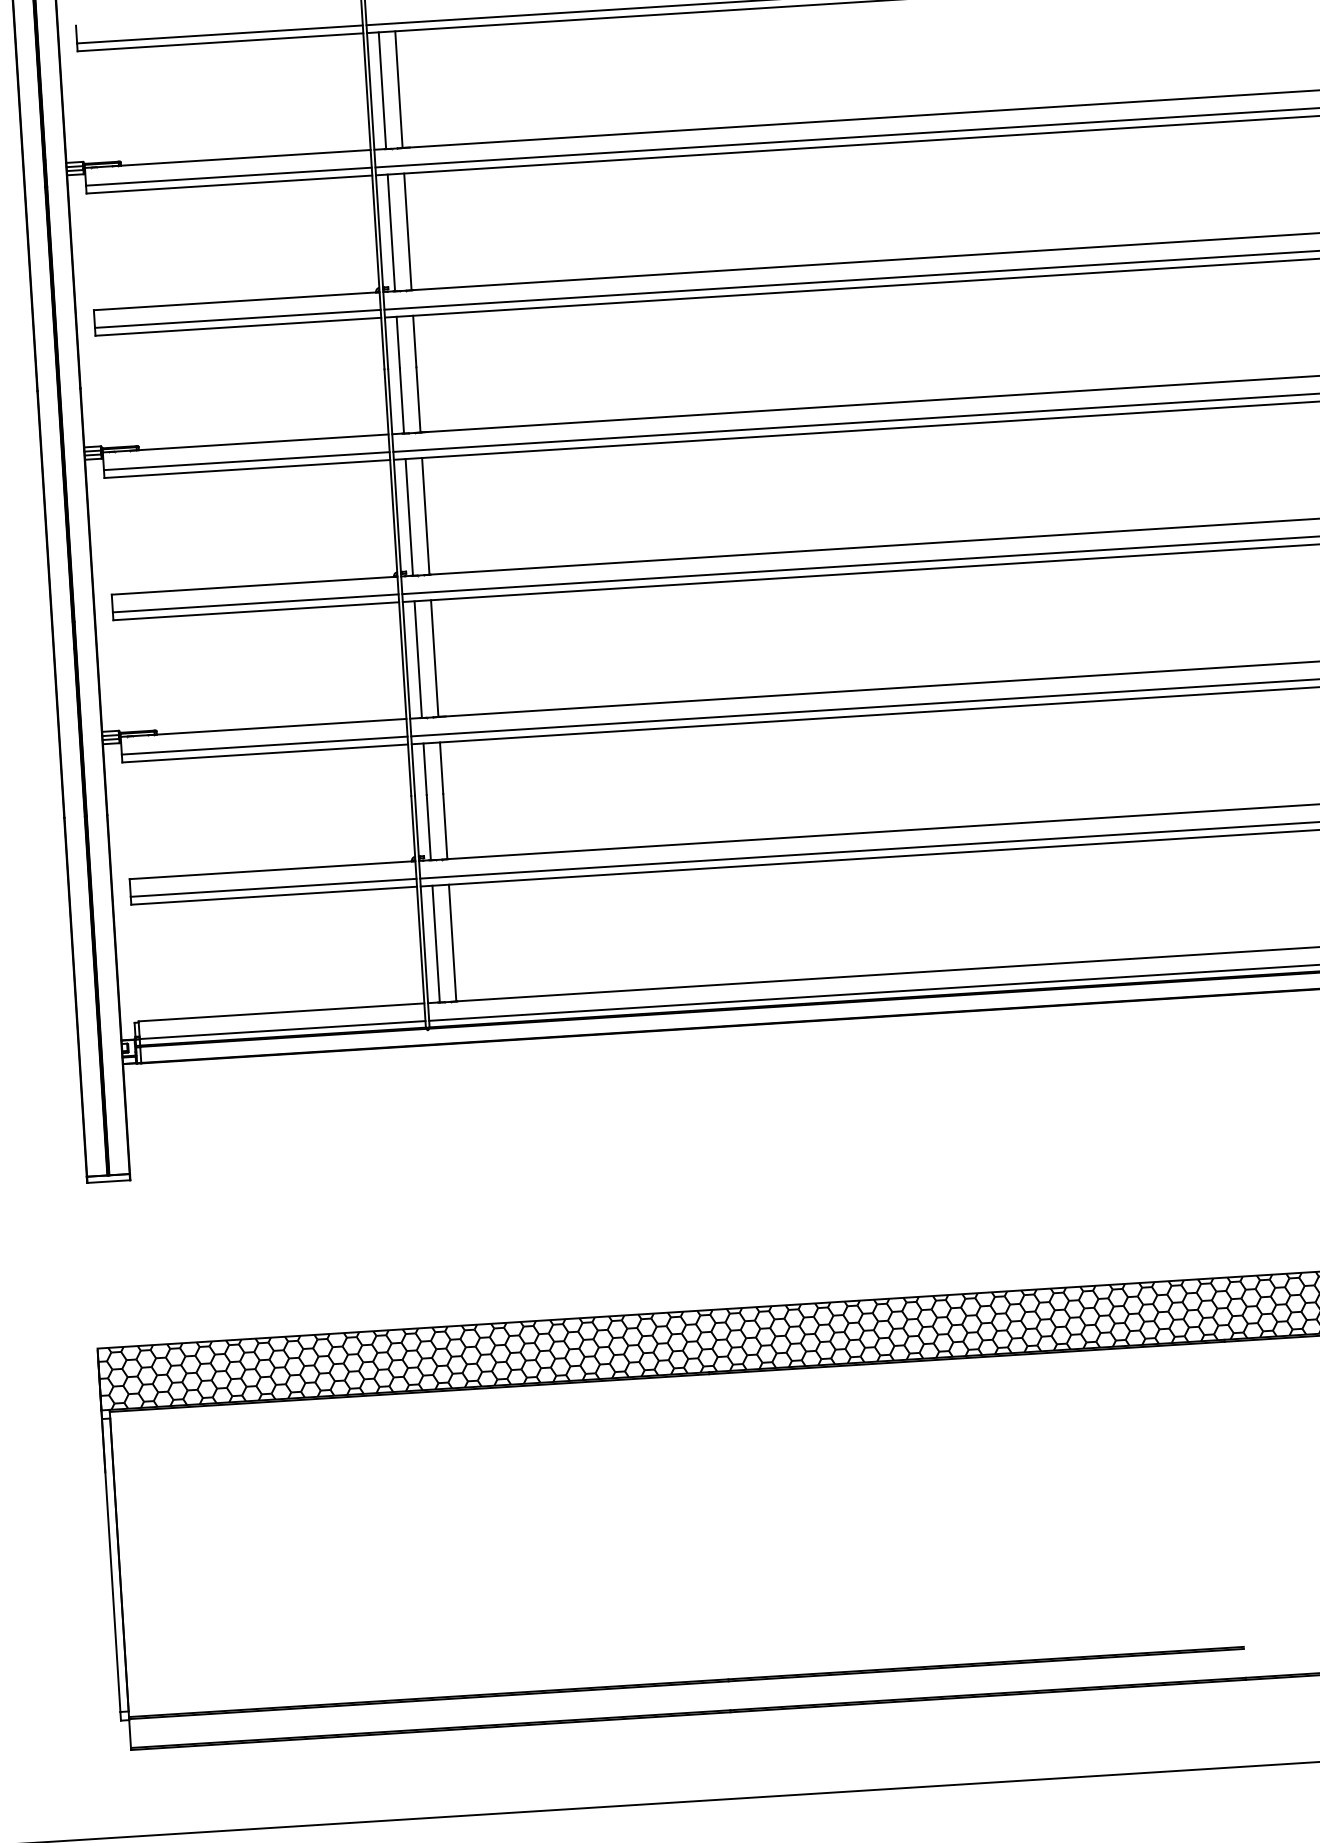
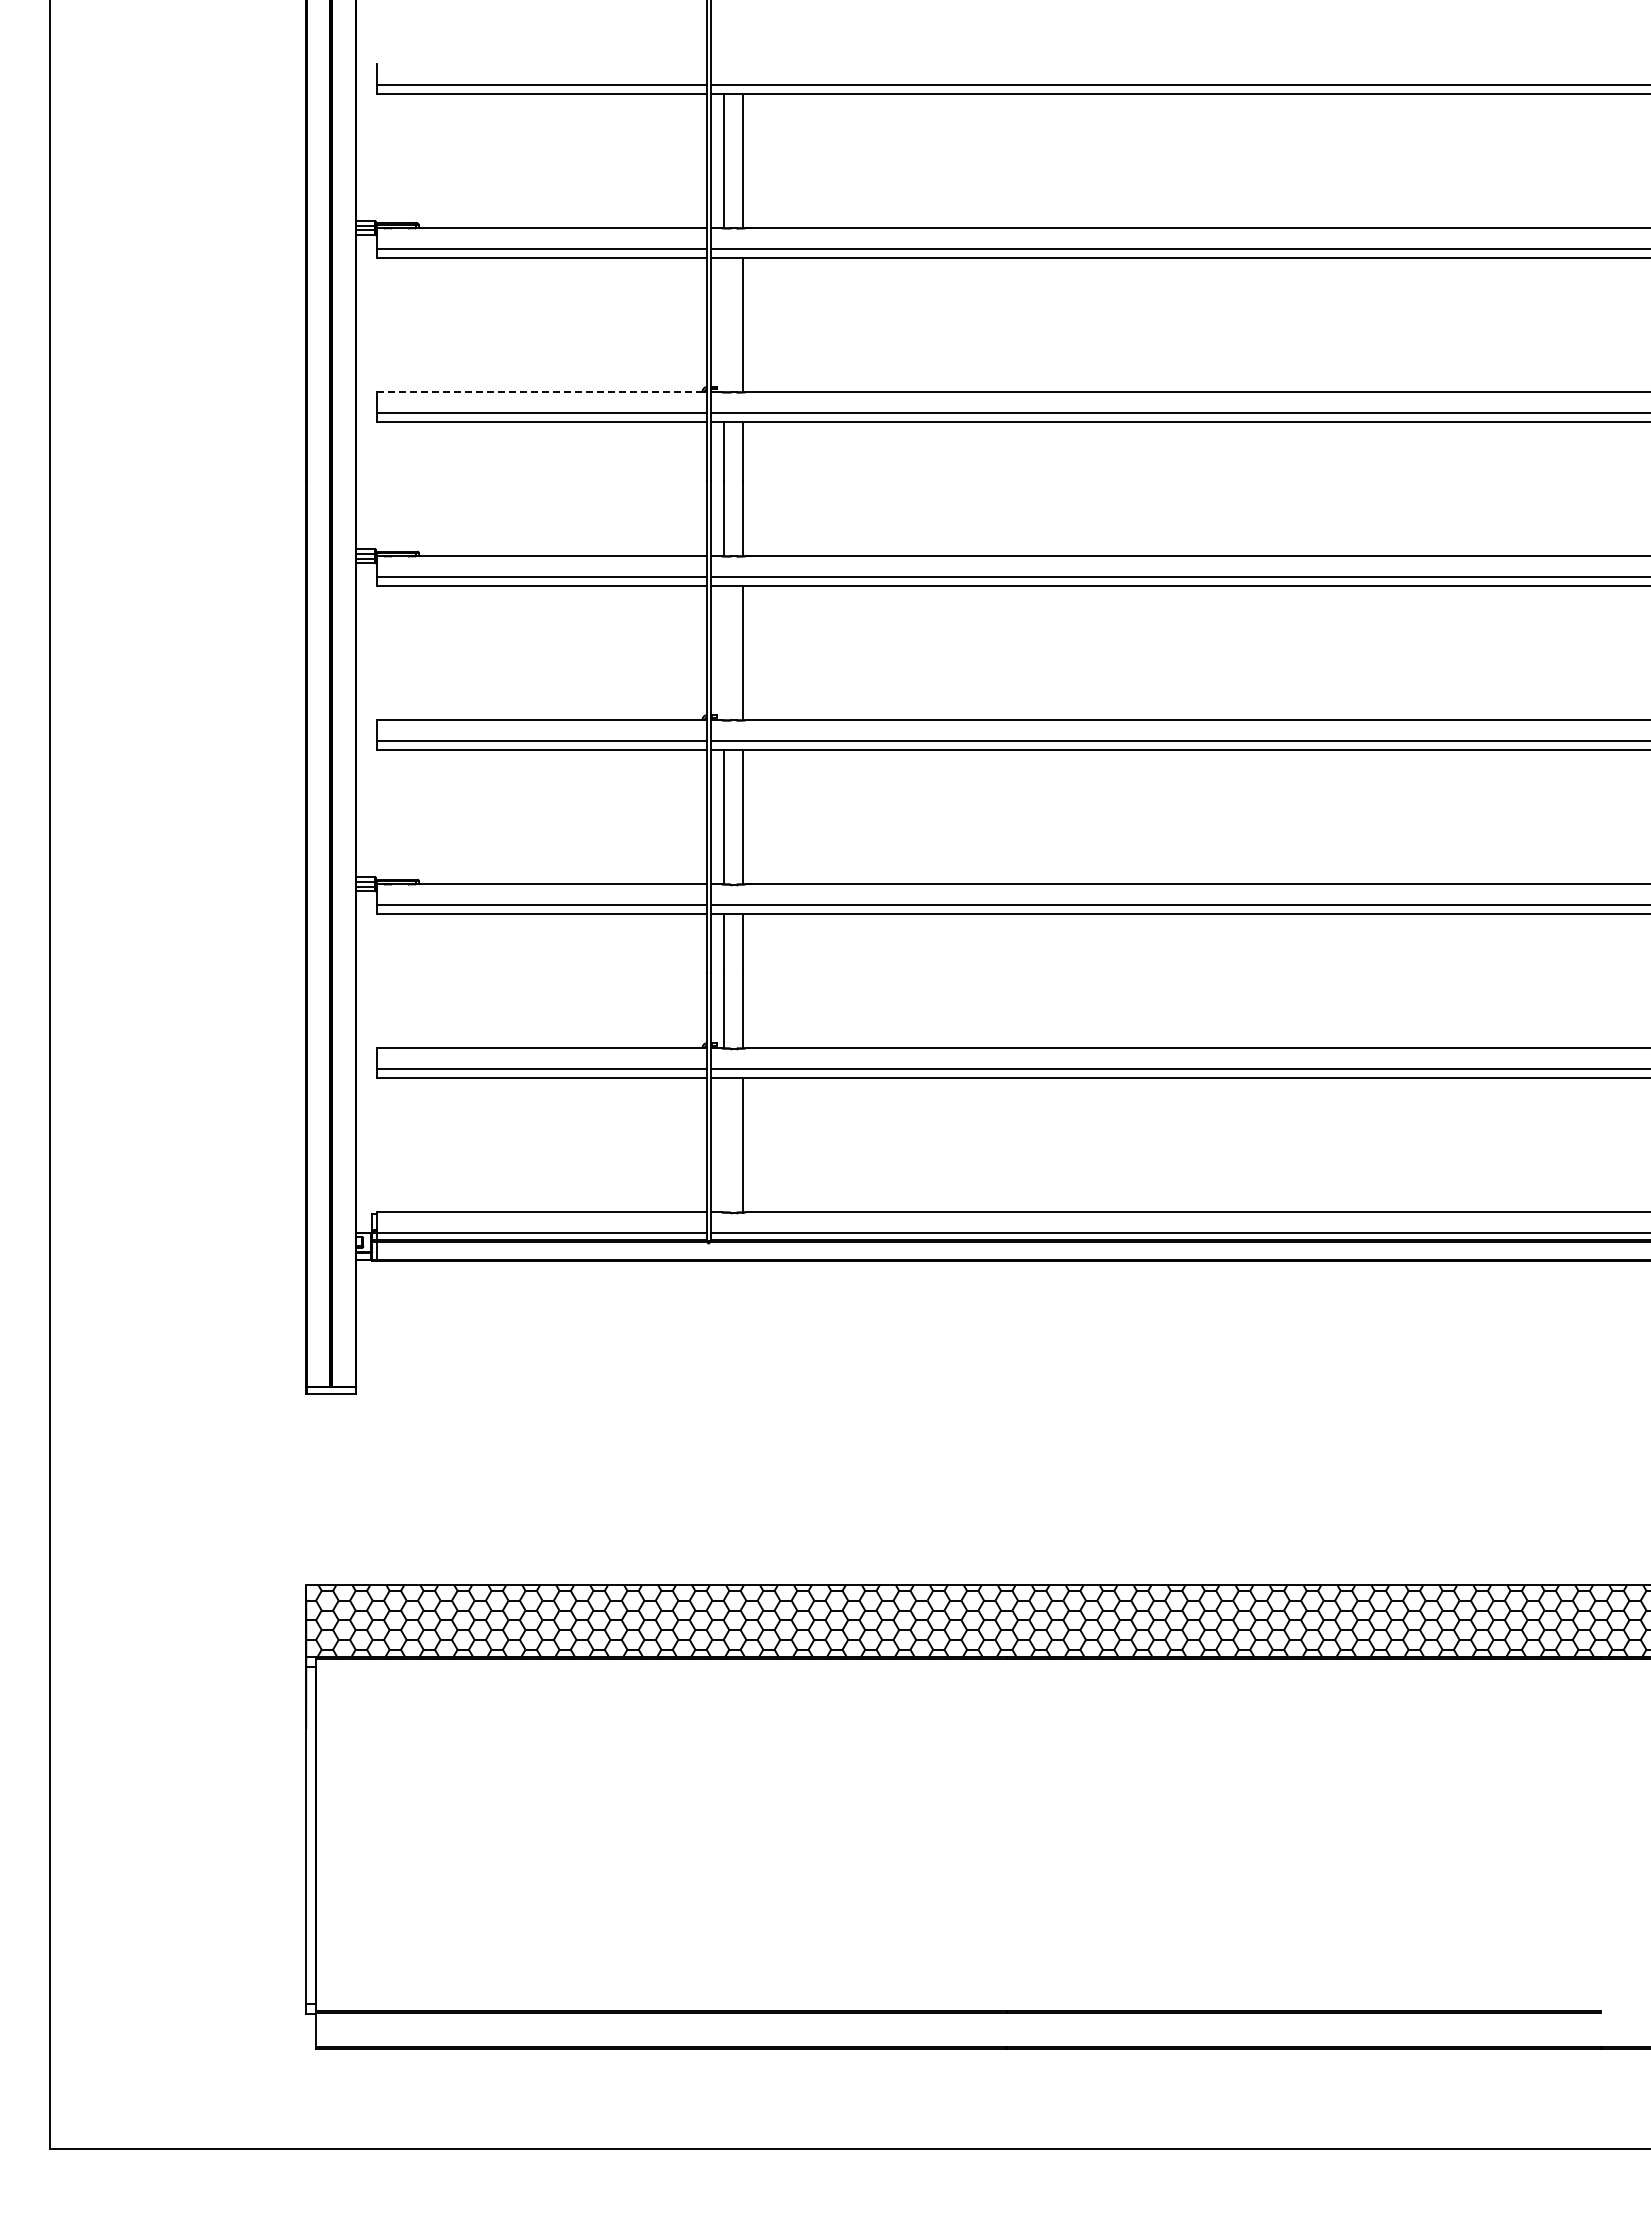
line: (391, 232) -> (724, 324), removed
line: (234, 301) -> (539, 392), solid -> dashed
line: (409, 516) -> (724, 652), removed
line: (436, 943) -> (724, 1144), removed

